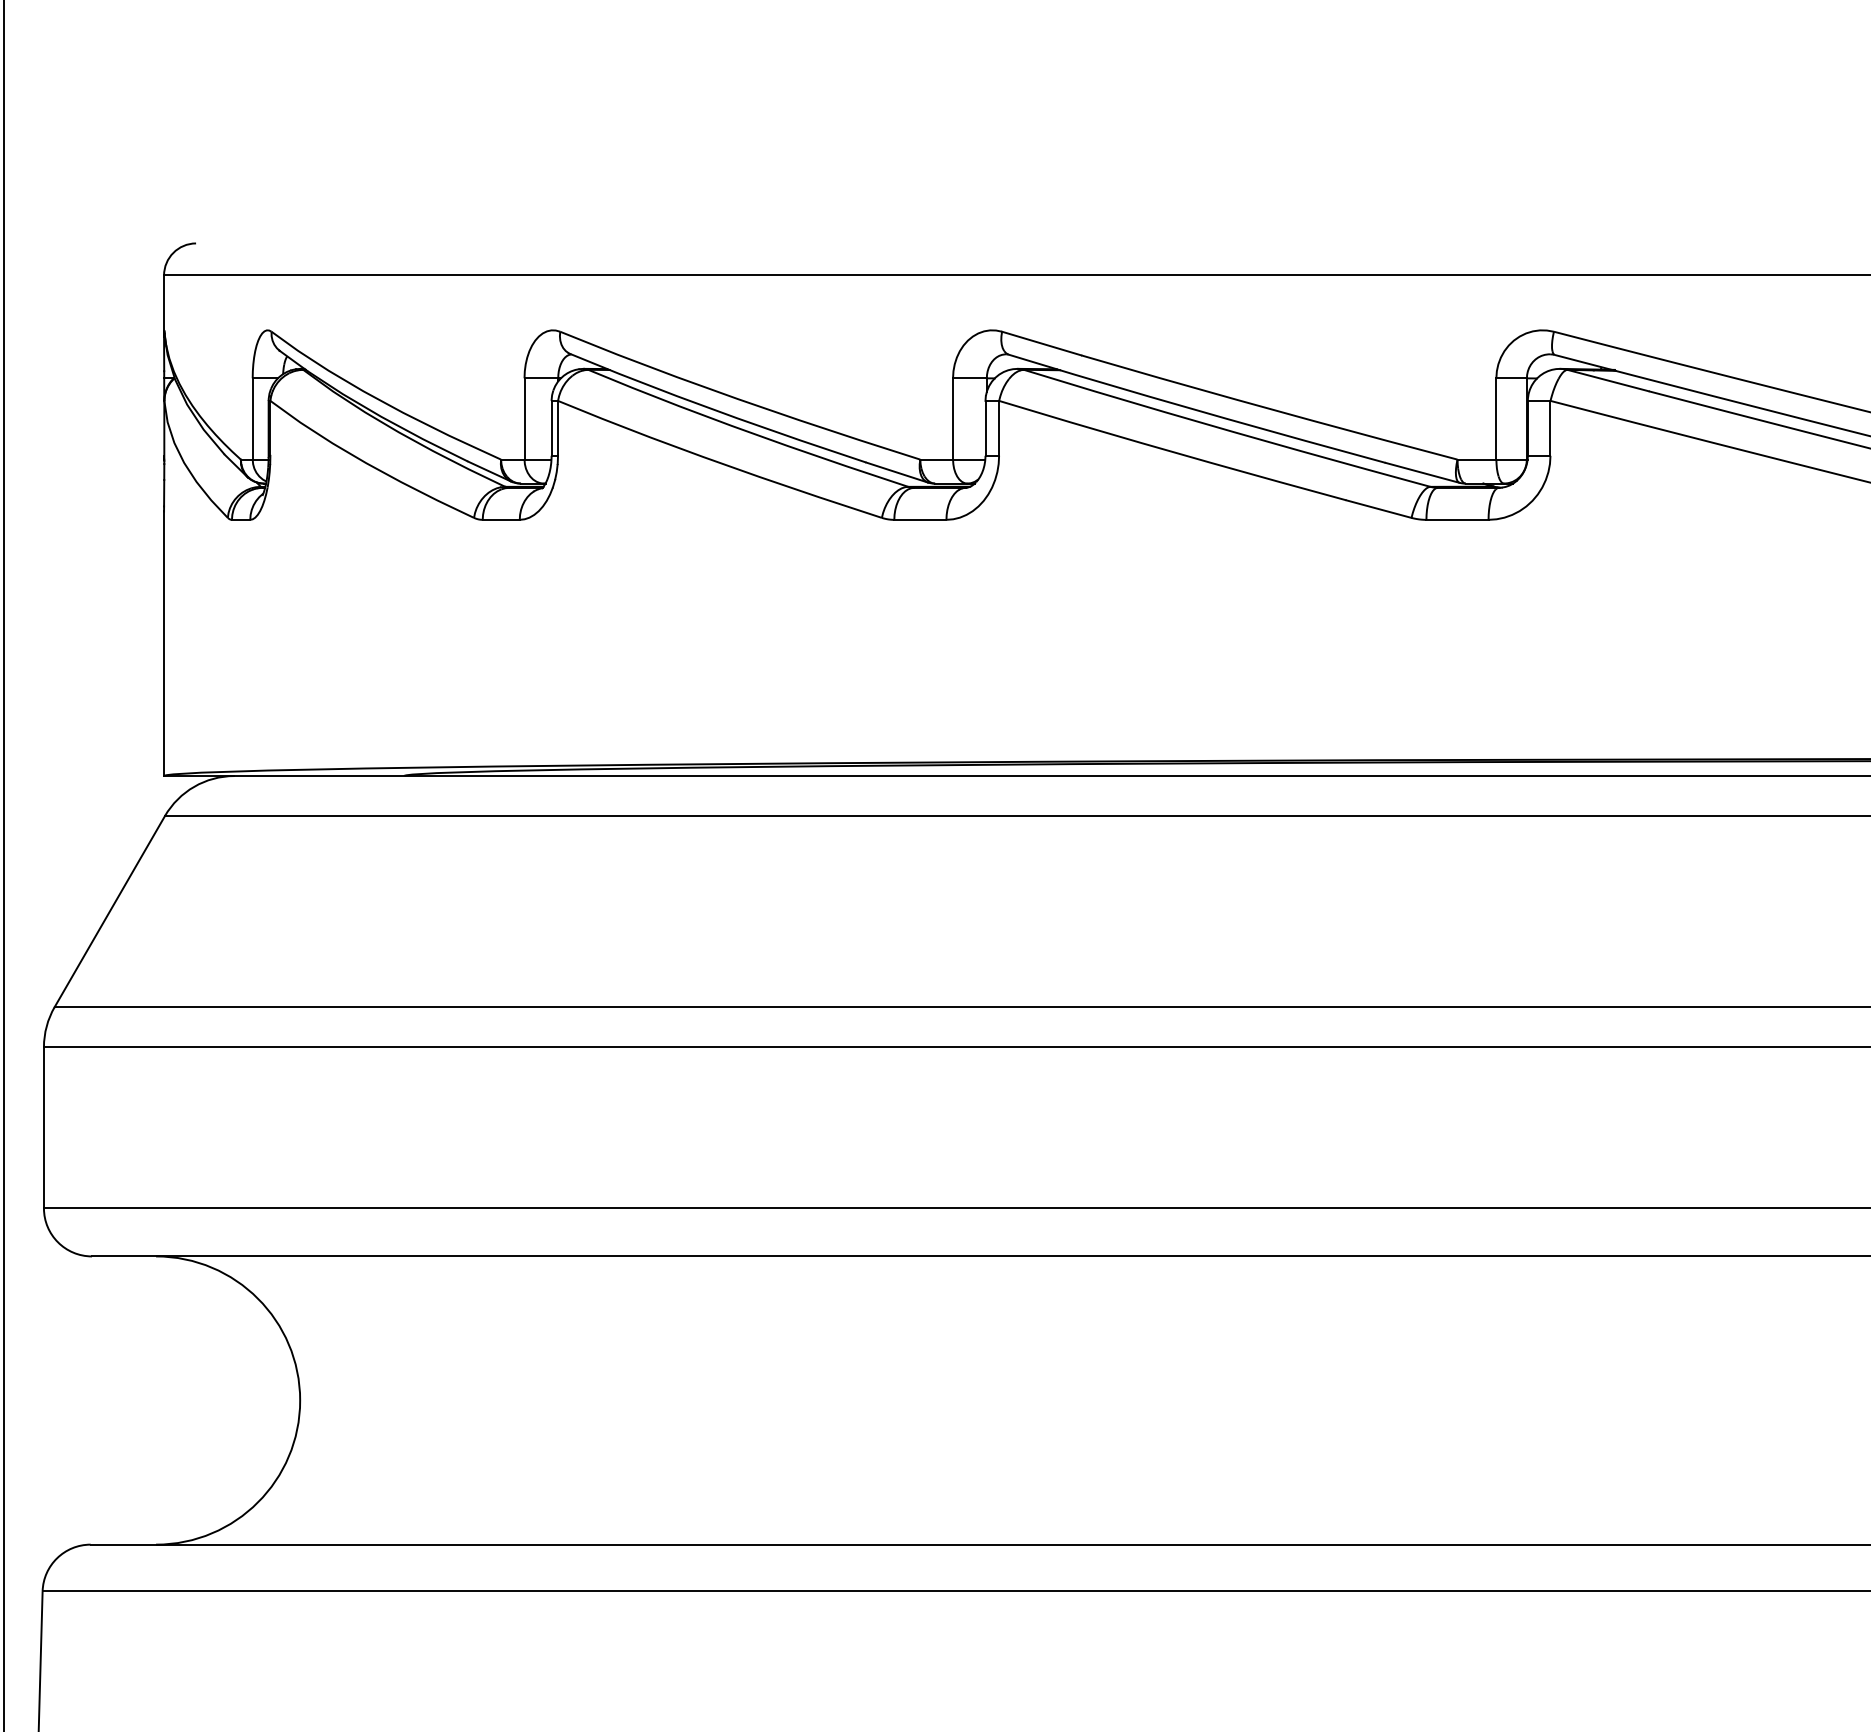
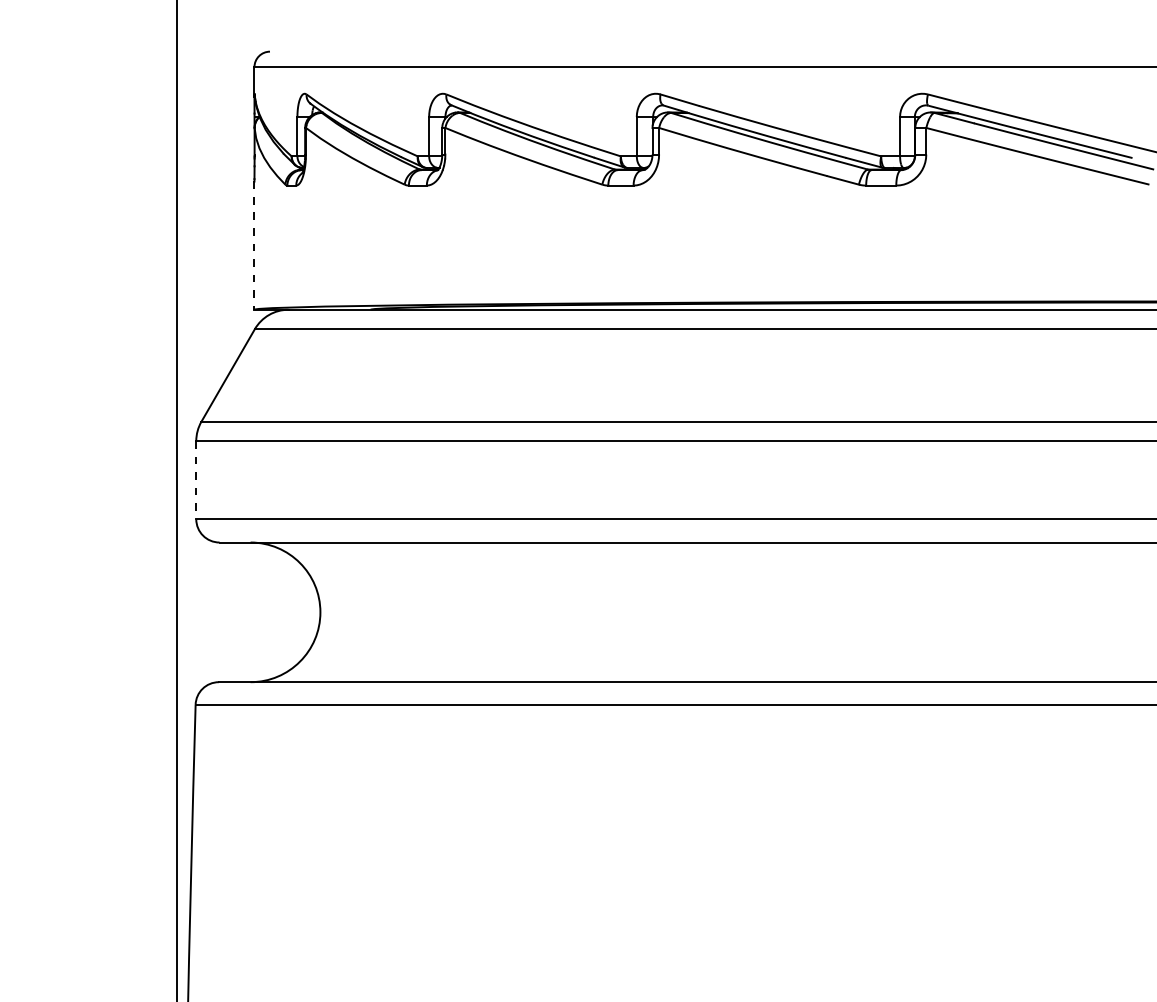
line: (164, 645) -> (254, 246), solid -> dashed
line: (44, 1128) -> (196, 480), solid -> dashed

